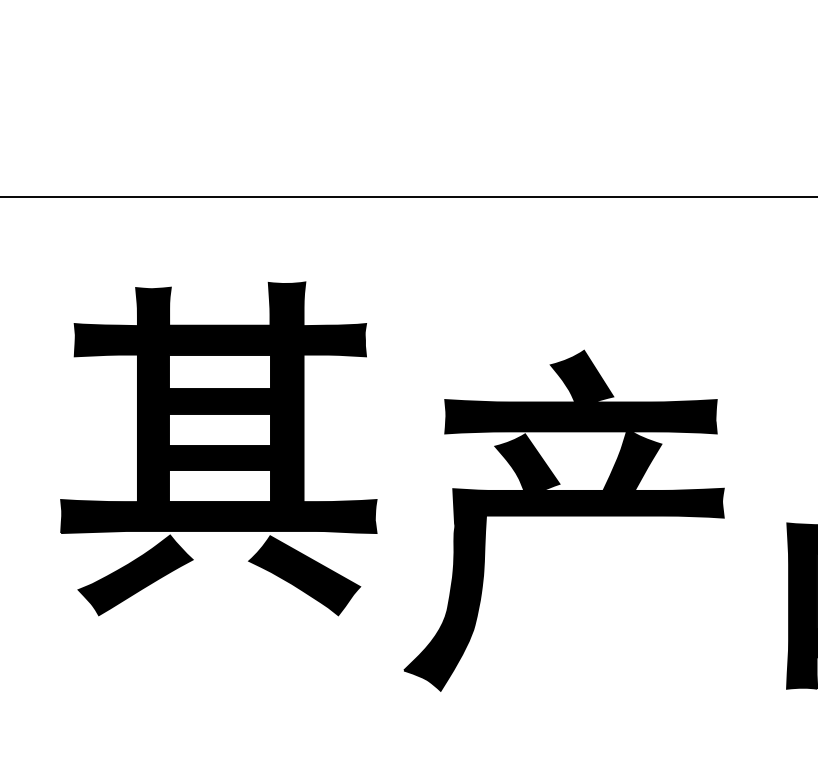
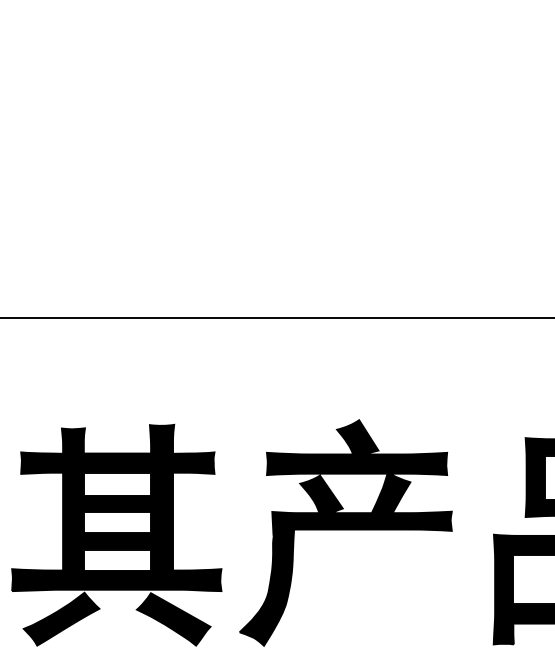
part: (218, 447) -> (116, 534), moved

